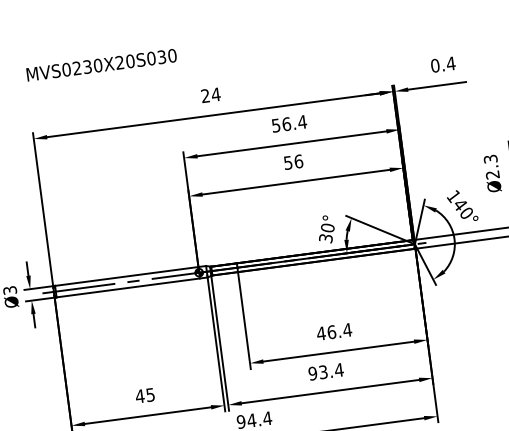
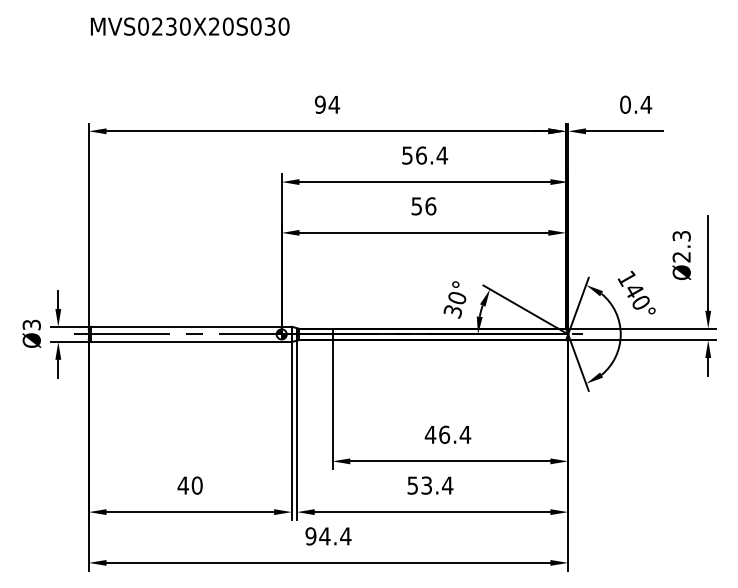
text: (101, 65) -> (190, 26), moved
text: (204, 95) -> (319, 104), 24 -> 94
text: (312, 373) -> (412, 485), 93.4 -> 53.4
text: (150, 394) -> (196, 485), 45 -> 40

